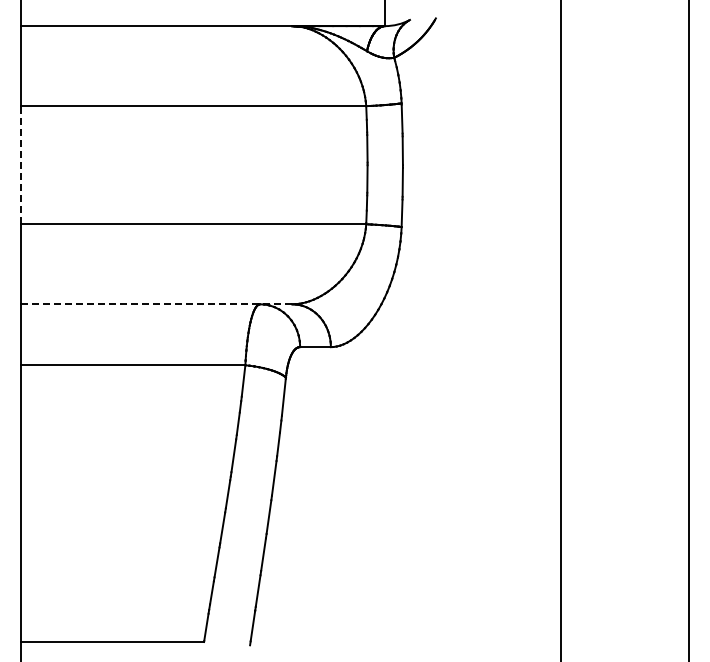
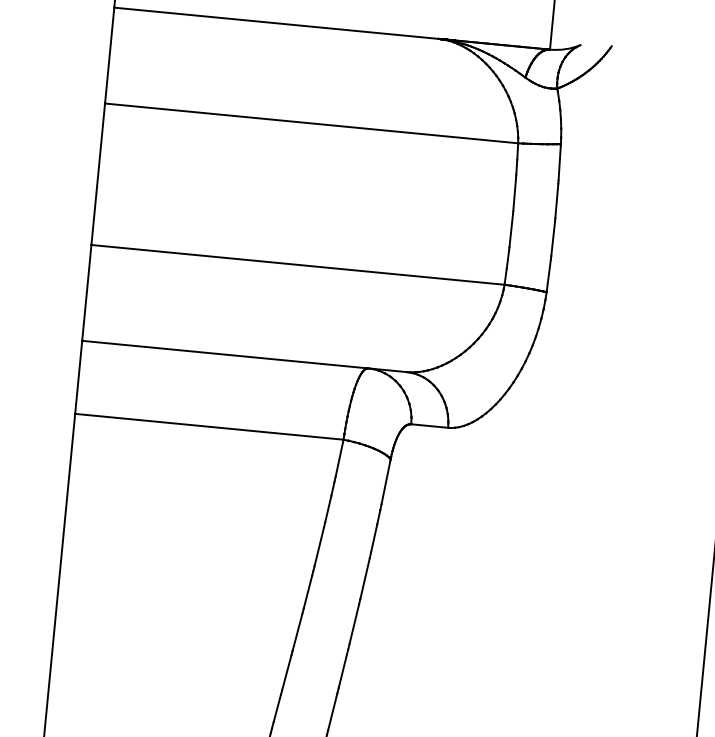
line: (21, 164) -> (98, 173), dashed -> solid
line: (156, 304) -> (244, 356), dashed -> solid

